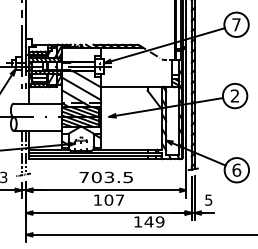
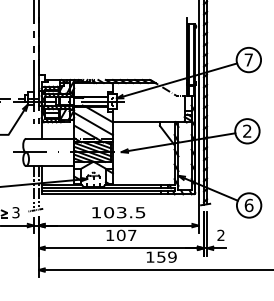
text: (84, 177) -> (96, 212), 703.5 -> 103.5
text: (208, 200) -> (220, 235), 5 -> 2
text: (148, 221) -> (160, 256), 149 -> 159

